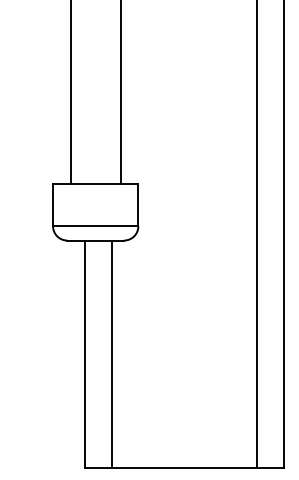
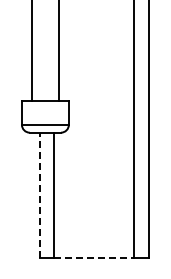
line: (84, 354) -> (39, 195), solid -> dashed
line: (184, 467) -> (94, 257), solid -> dashed

